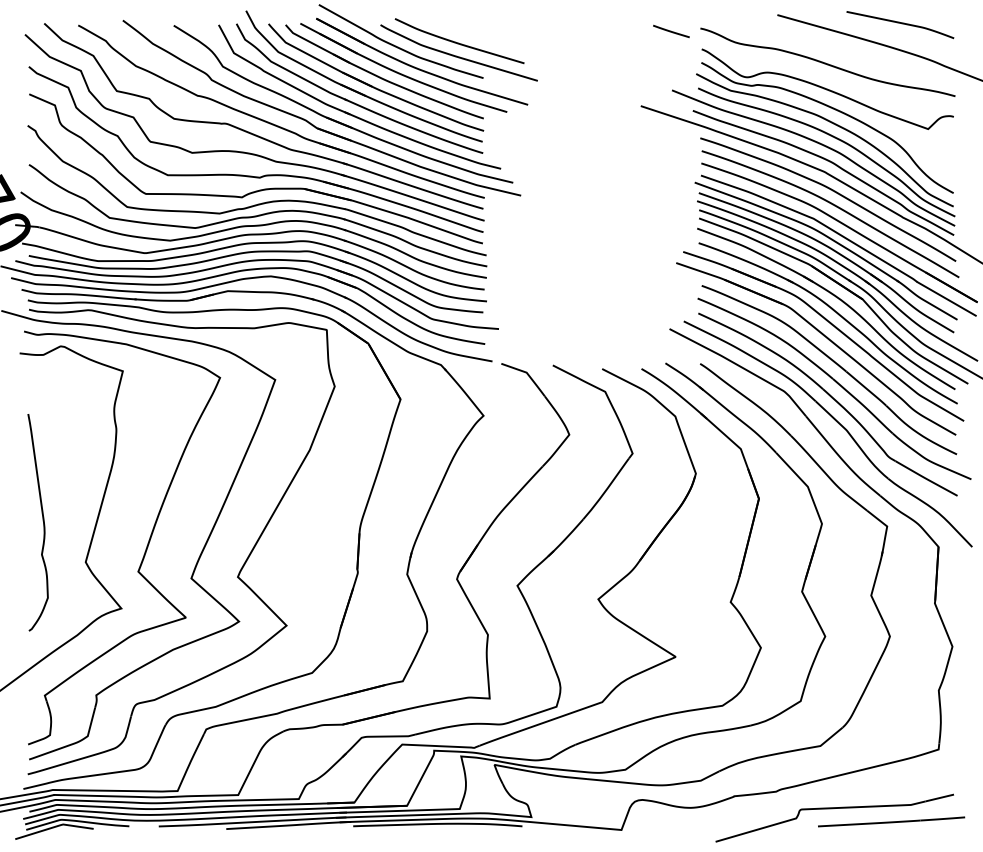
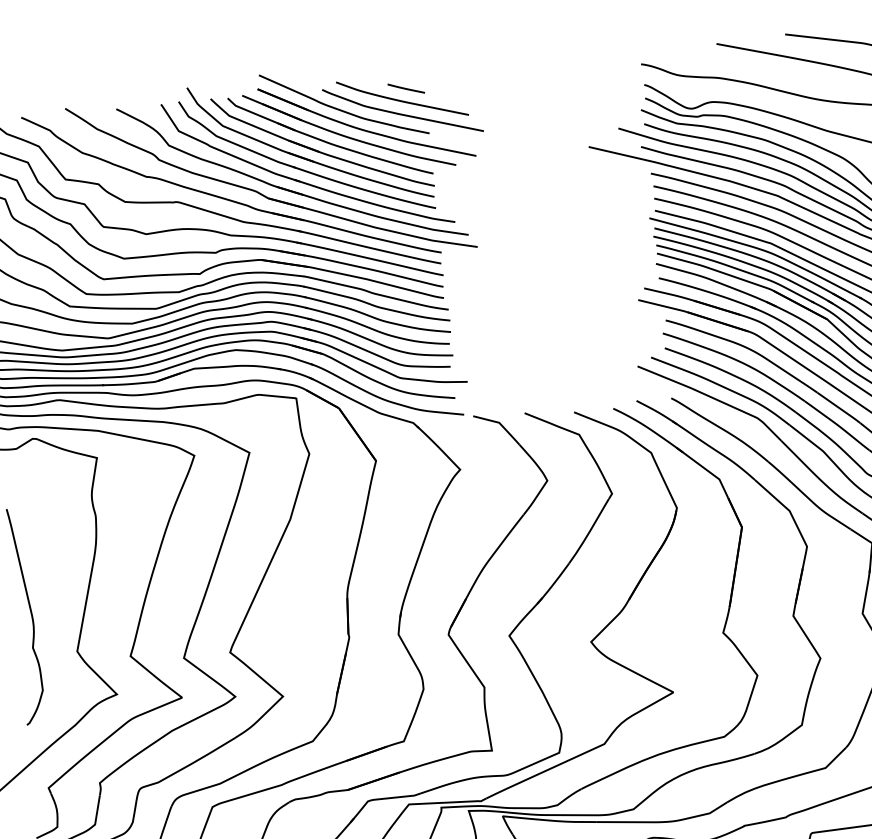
line: (671, 31) -> (406, 88), moved

